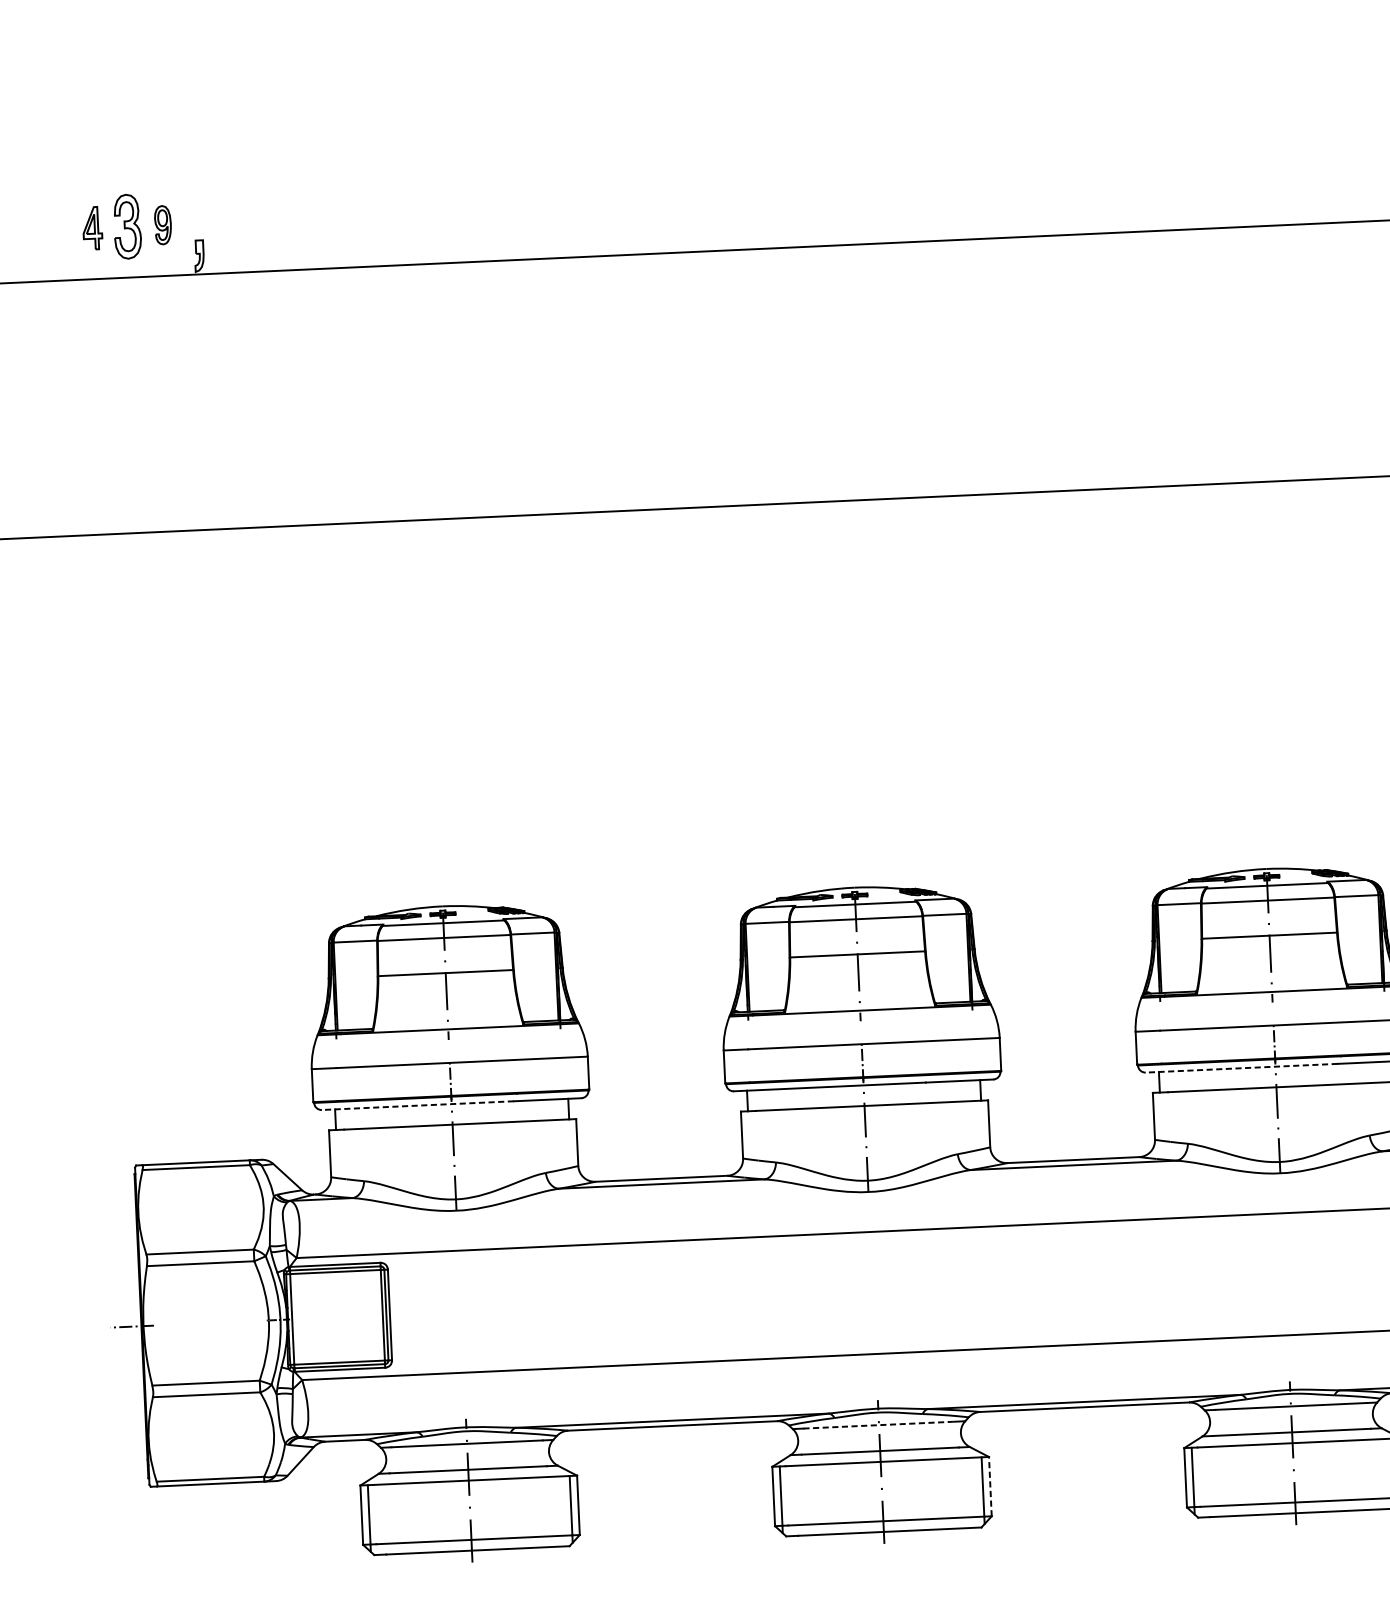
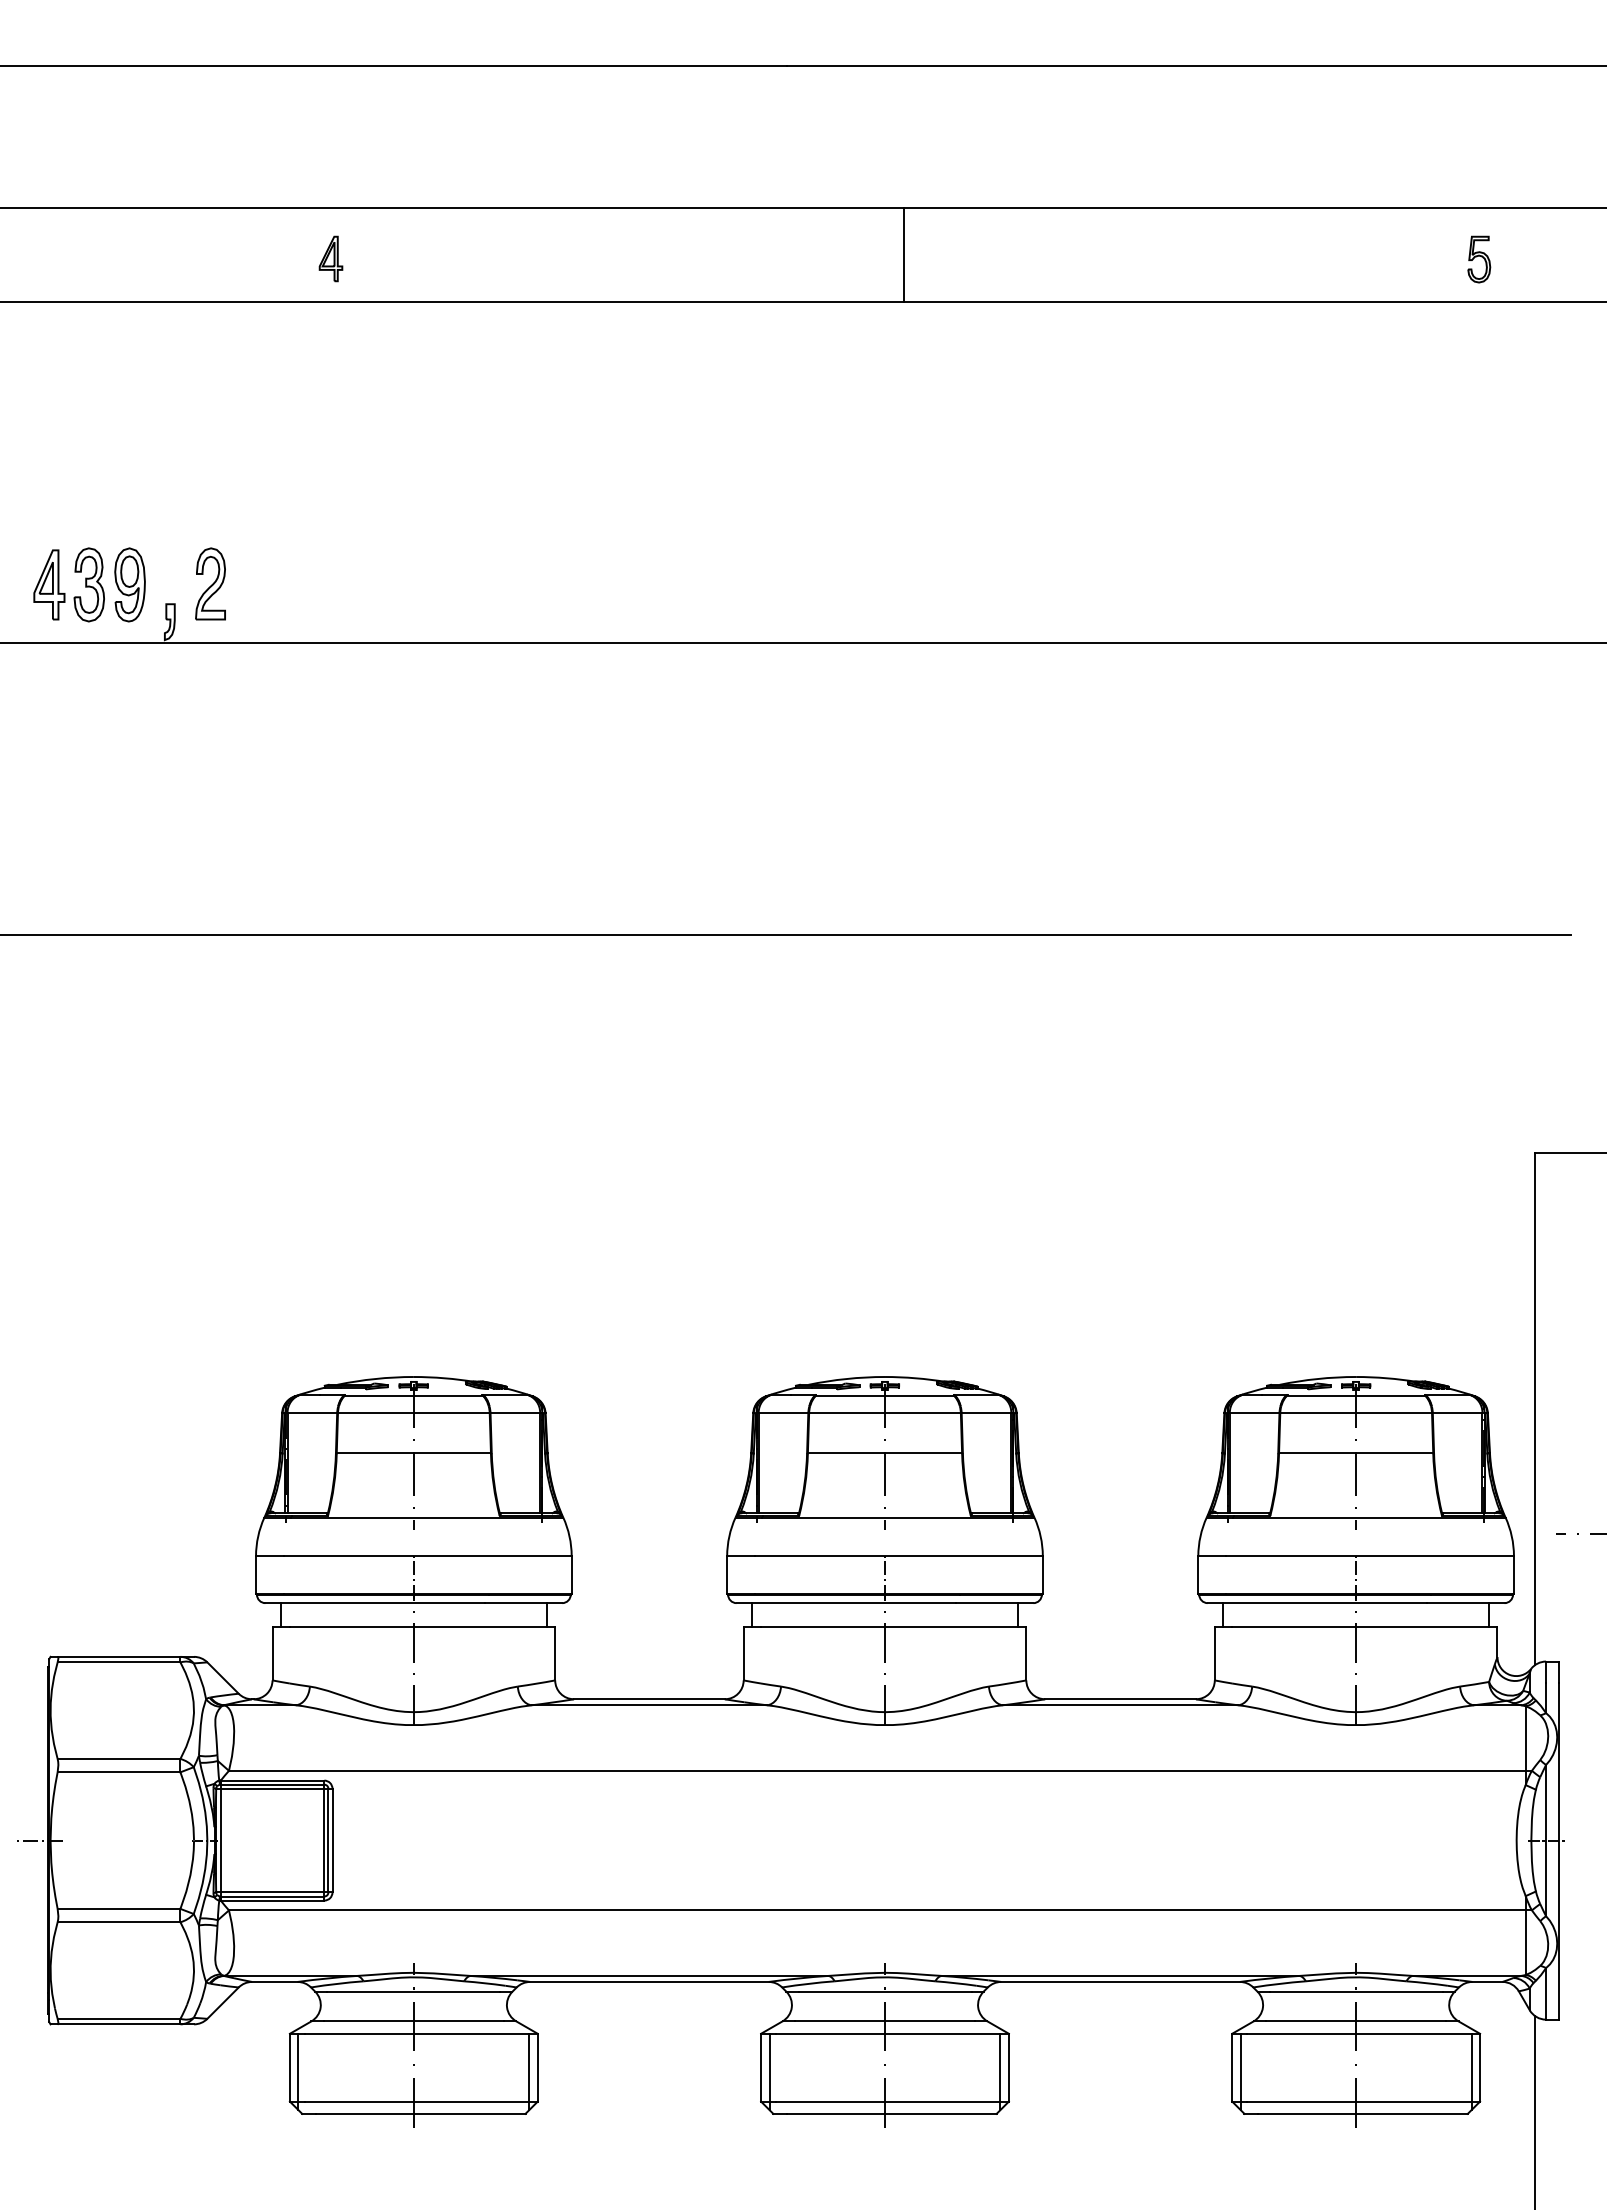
part: (233, 220) -> (210, 583), added
part: (162, 224) -> (129, 584), size x1.67
part: (92, 227) -> (49, 584), size x1.43
line: (1241, 1068) -> (1317, 1603), dashed -> solid
line: (418, 1105) -> (375, 1603), dashed -> solid
line: (879, 1424) -> (885, 1991), dashed -> solid
line: (990, 1486) -> (1008, 2067), dashed -> solid

